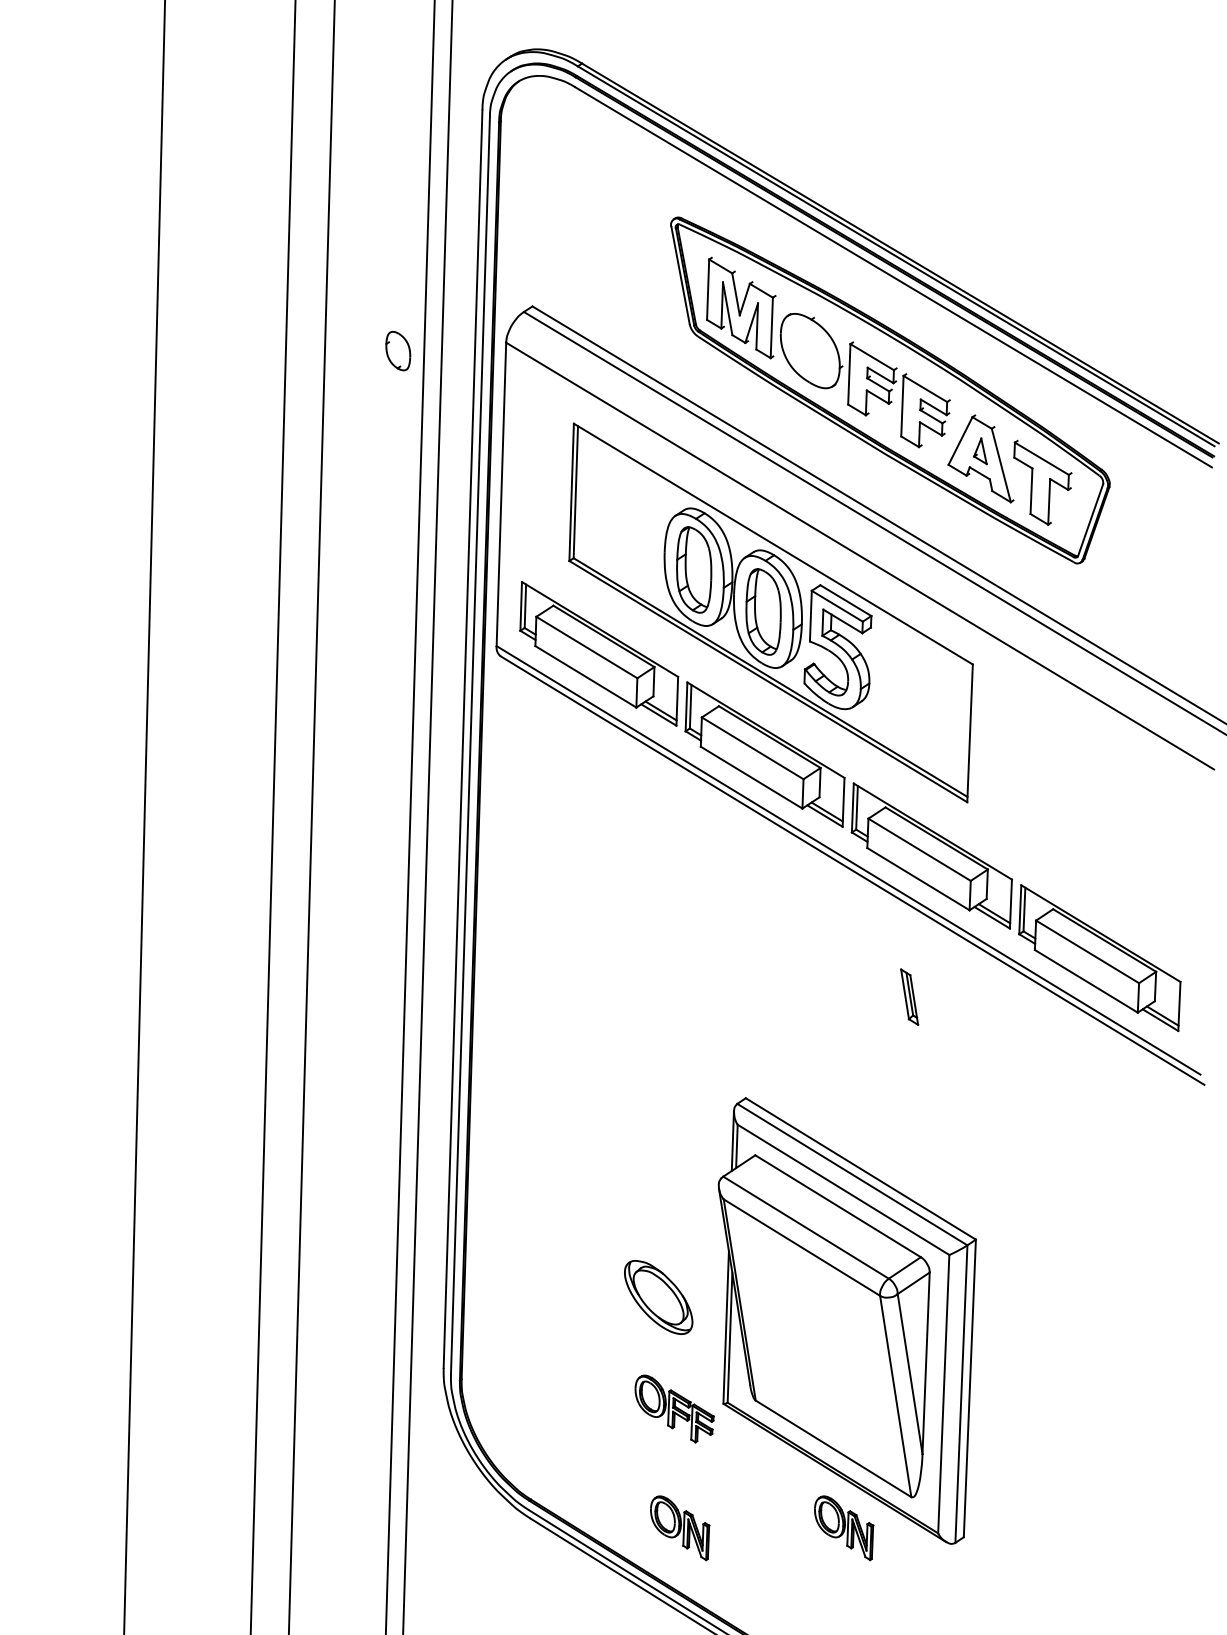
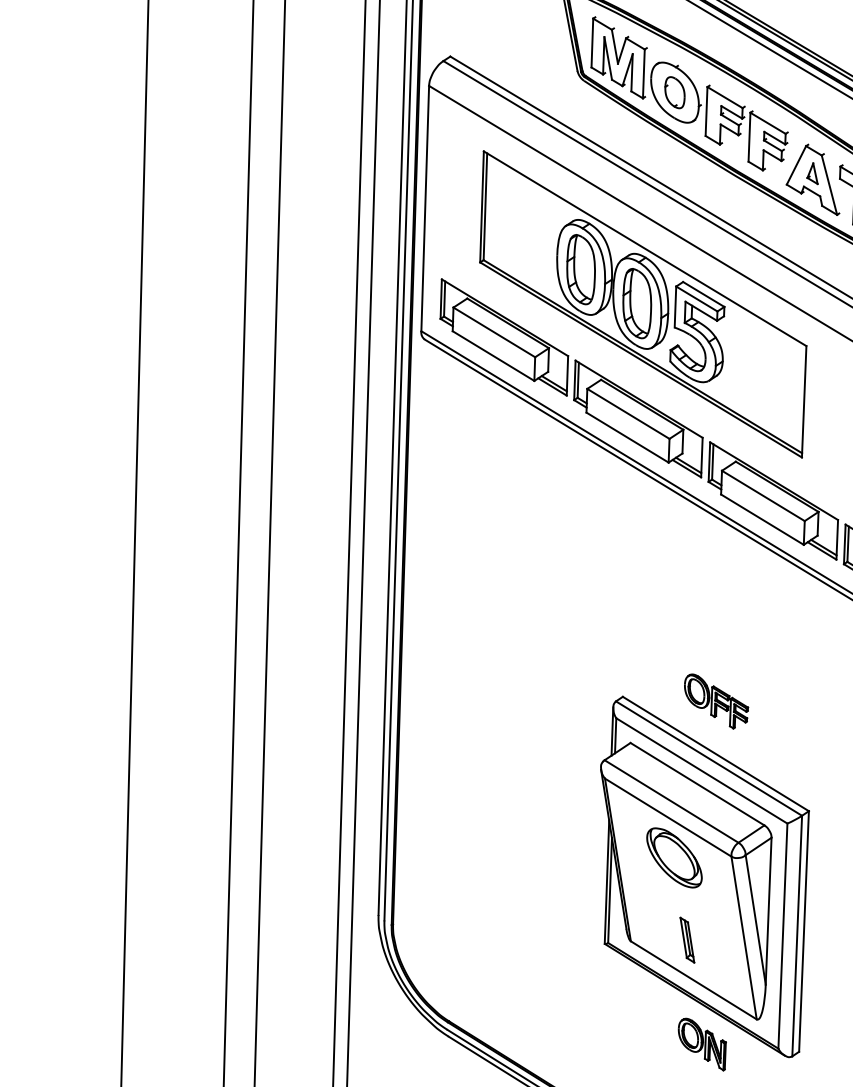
part: (398, 351) -> (675, 93), moved
part: (909, 996) -> (687, 939), moved
part: (658, 1297) -> (674, 857), moved
part: (674, 1408) -> (716, 701), moved
part: (680, 1528) -> (570, 1044), removed

